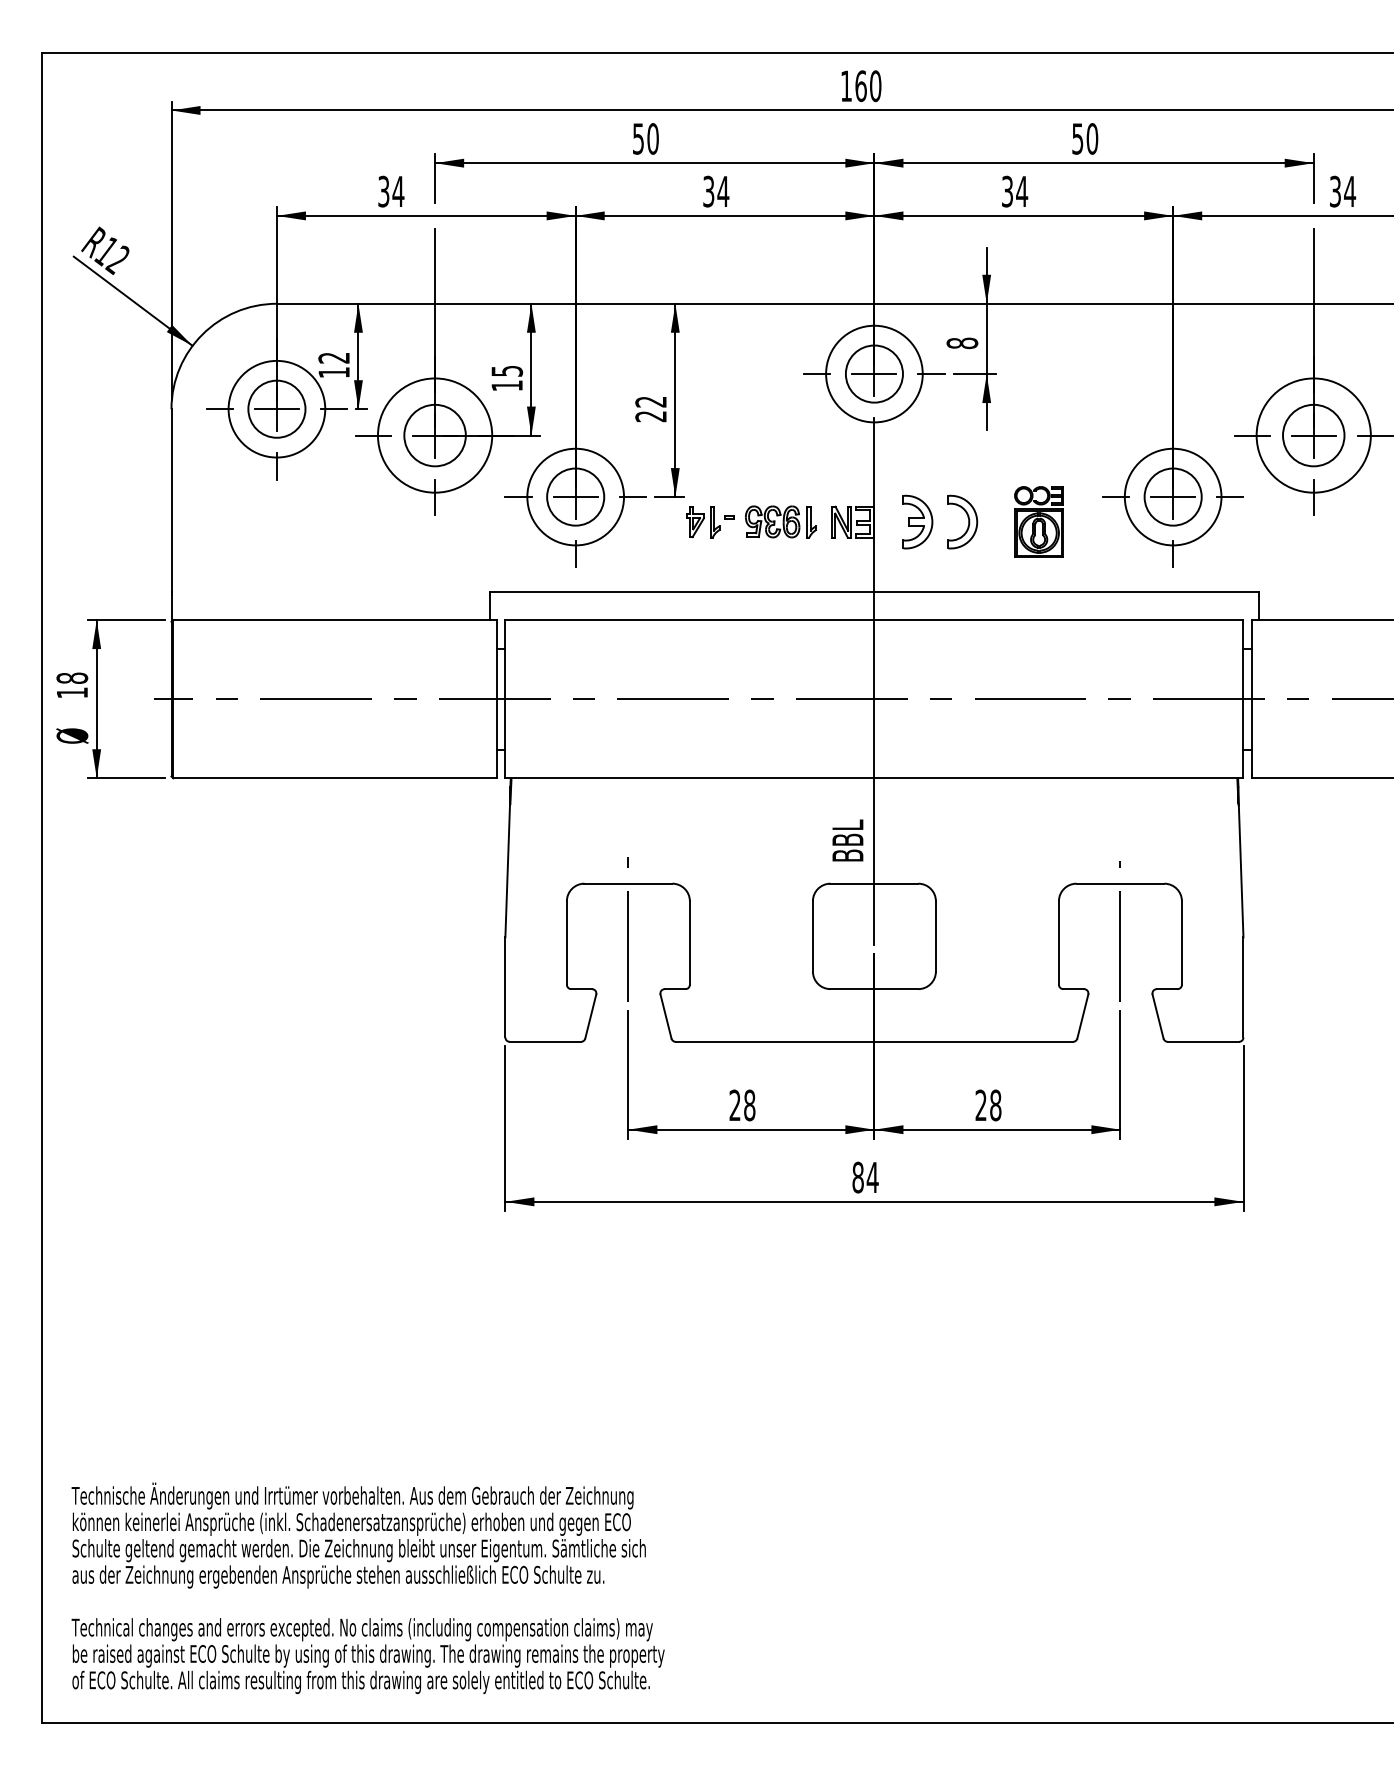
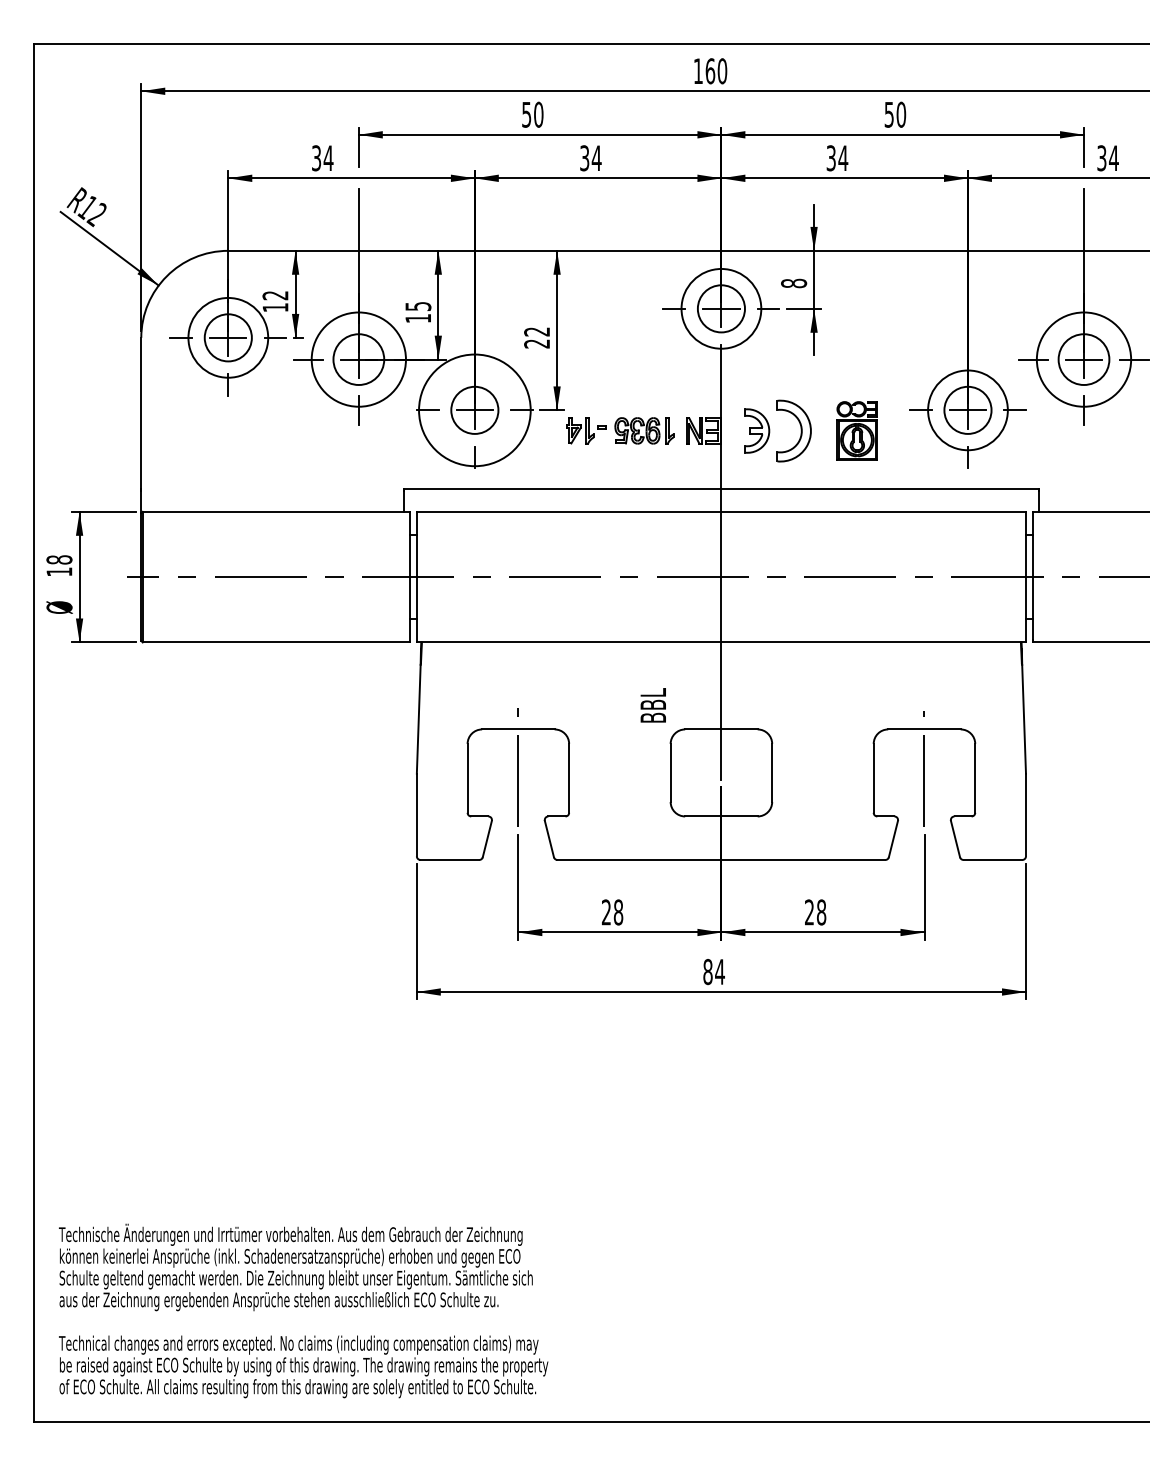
circle: (575, 496) -> (474, 409), size x1.4
part: (962, 521) -> (794, 430), size x1.4
text: (847, 840) -> (652, 705), moved

